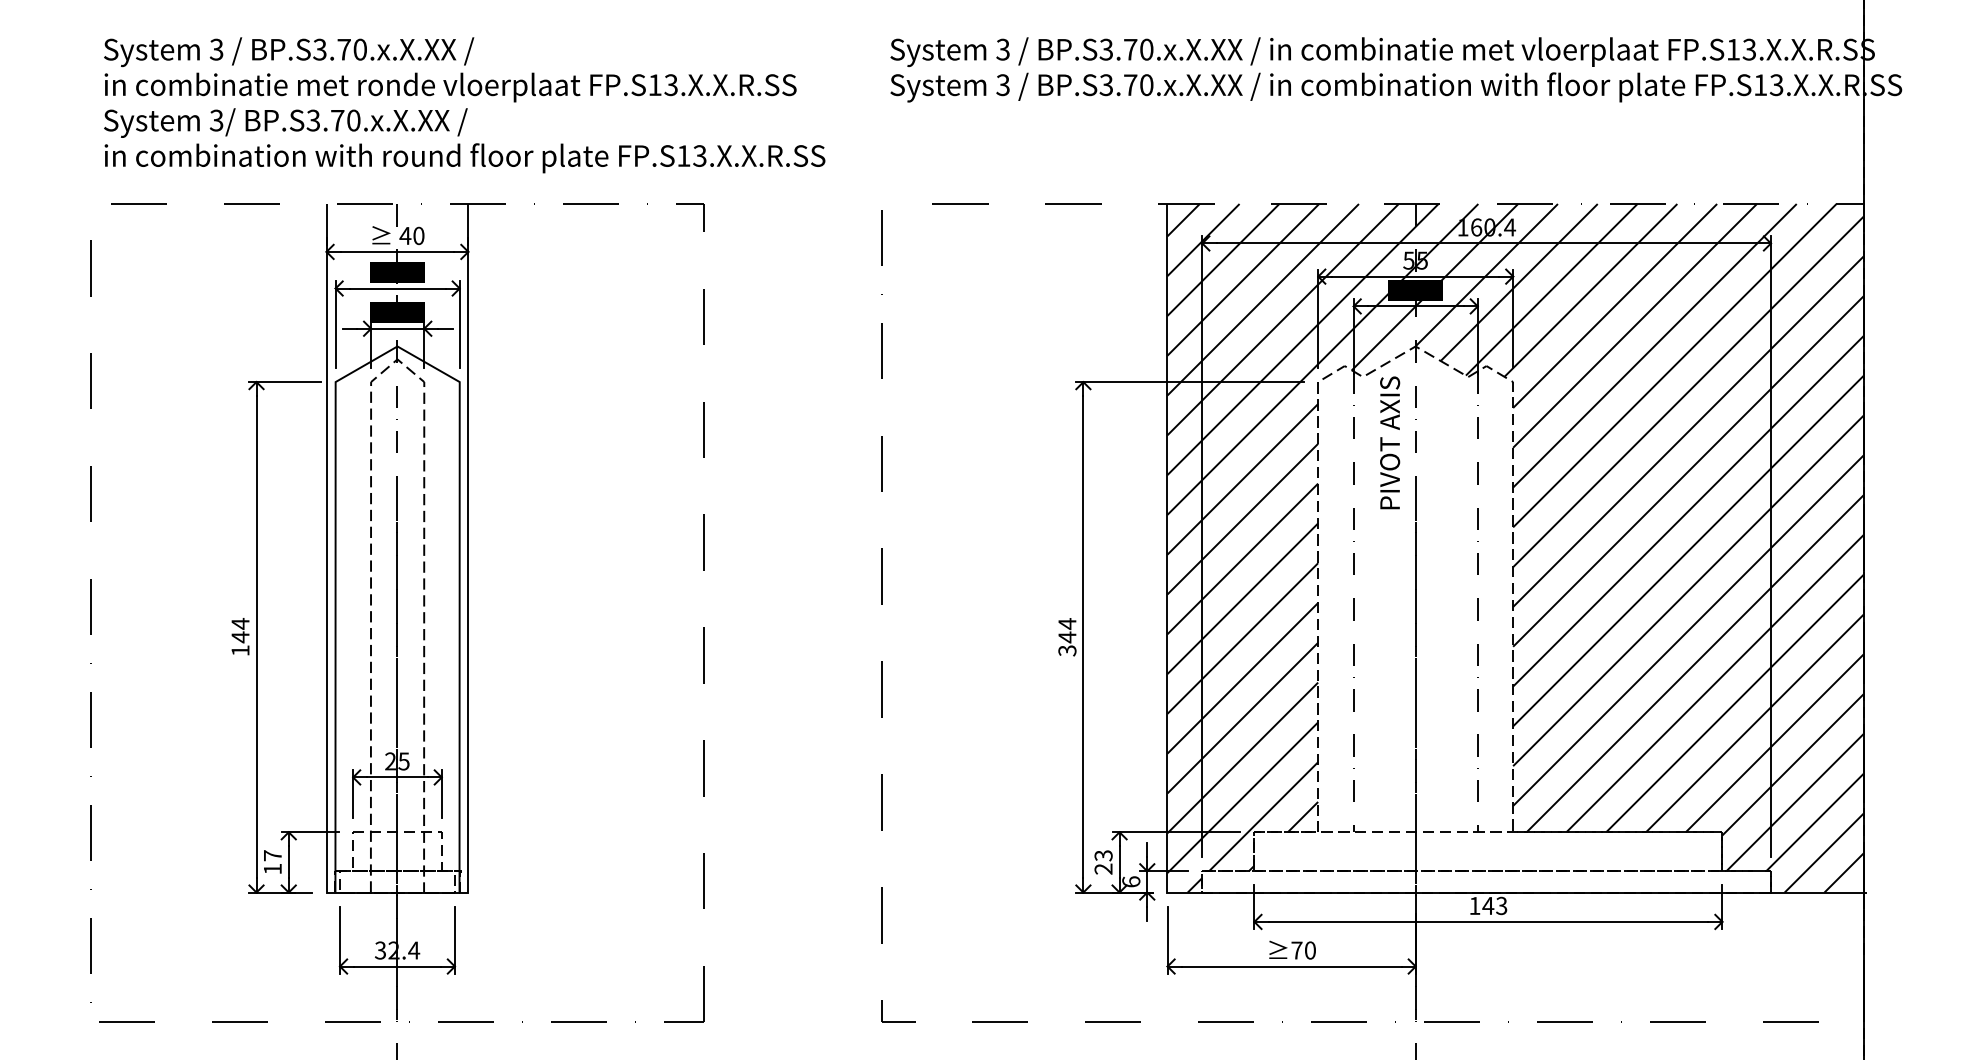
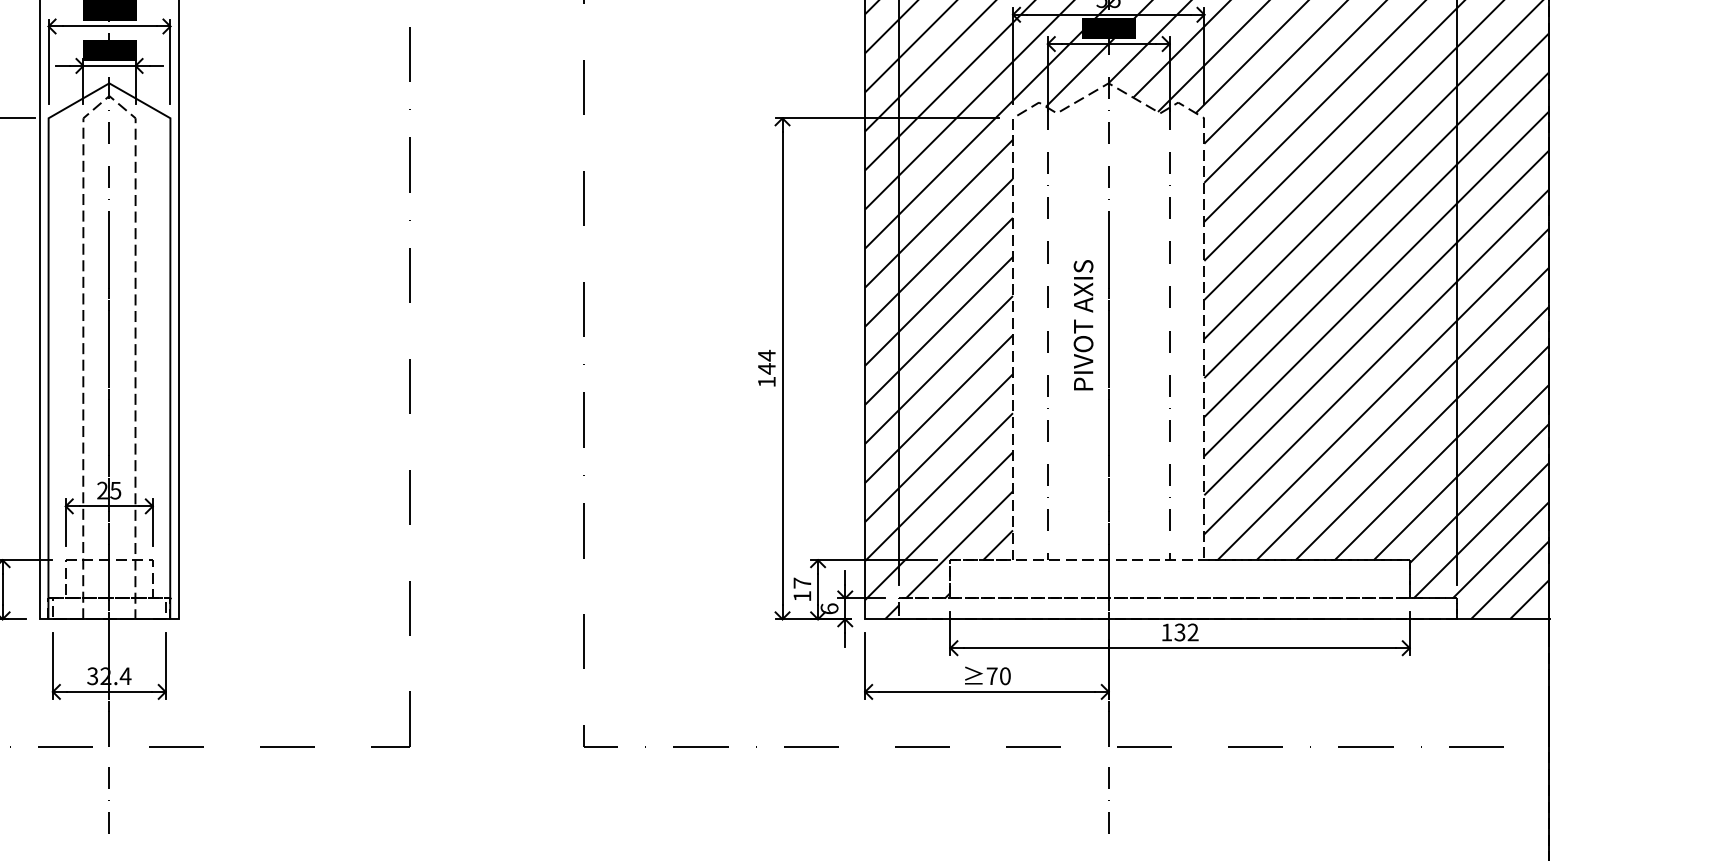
text: (1390, 442) -> (1083, 324), moved
text: (1067, 650) -> (766, 381), 344 -> 144
text: (1103, 862) -> (802, 589), 23 -> 17
text: (1494, 905) -> (1186, 632), 143 -> 132

